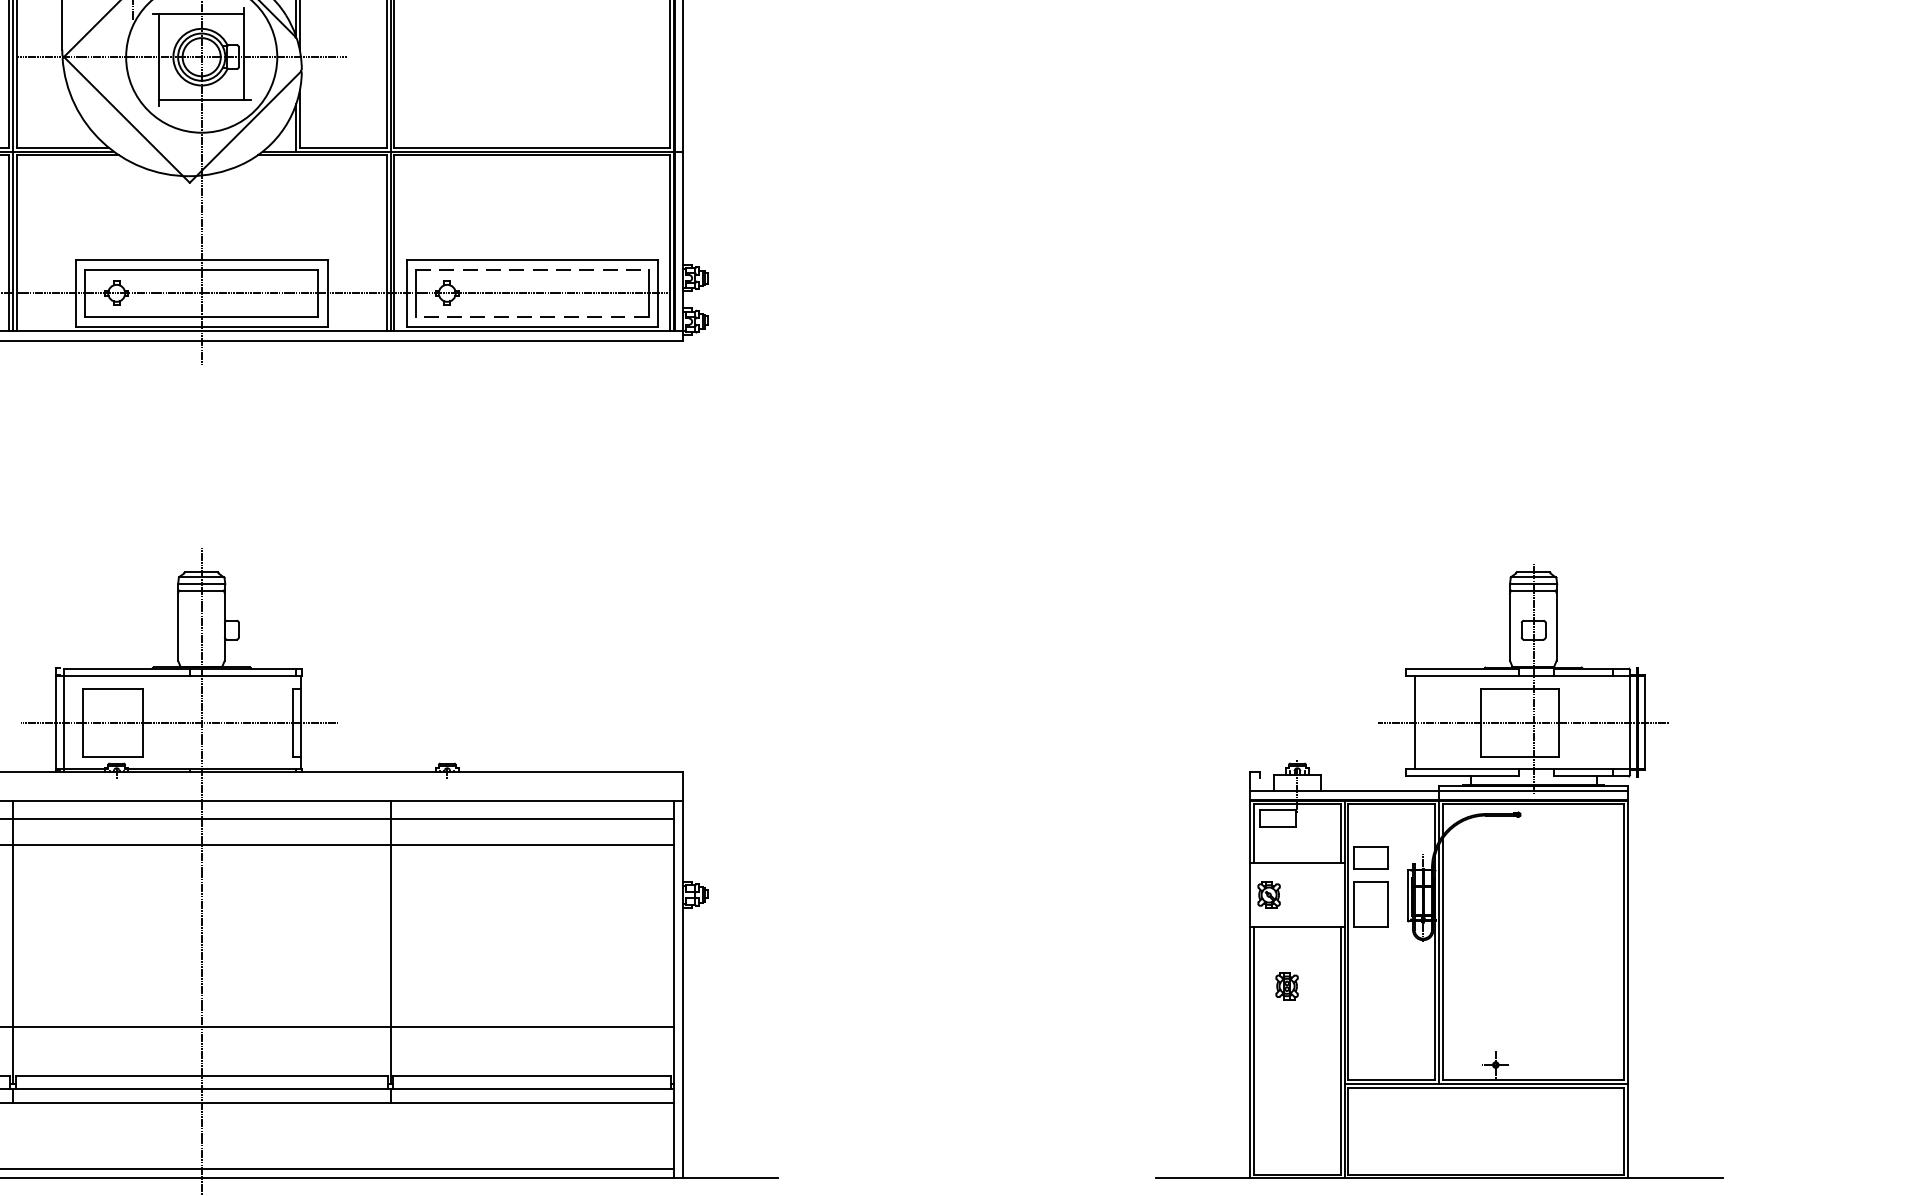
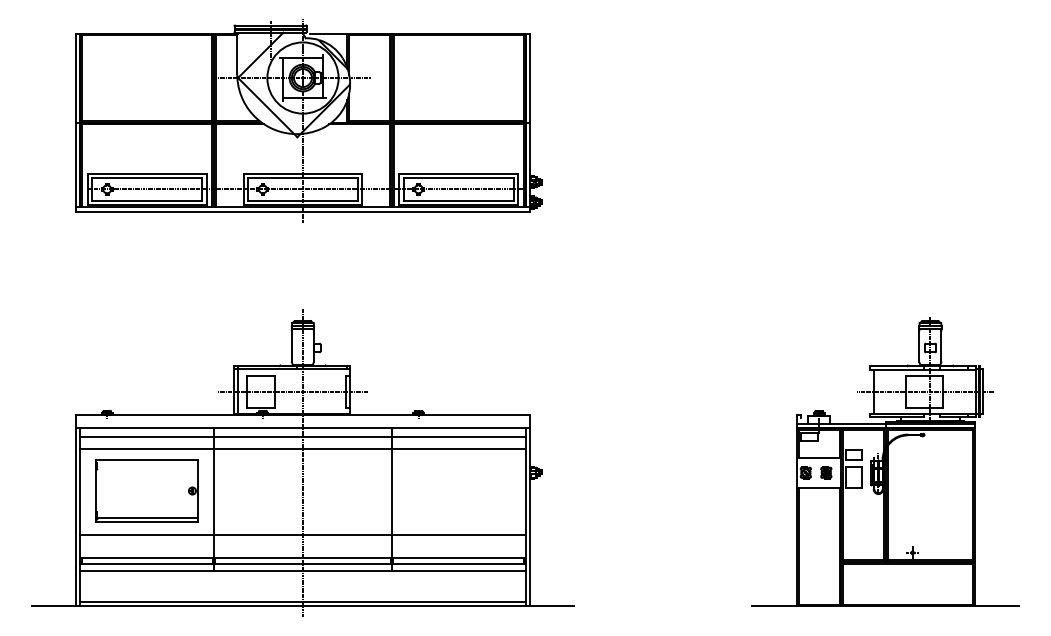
line: (531, 270) -> (458, 178), dashed -> solid
line: (531, 317) -> (458, 200), dashed -> solid
part: (1287, 985) -> (826, 472), moved

